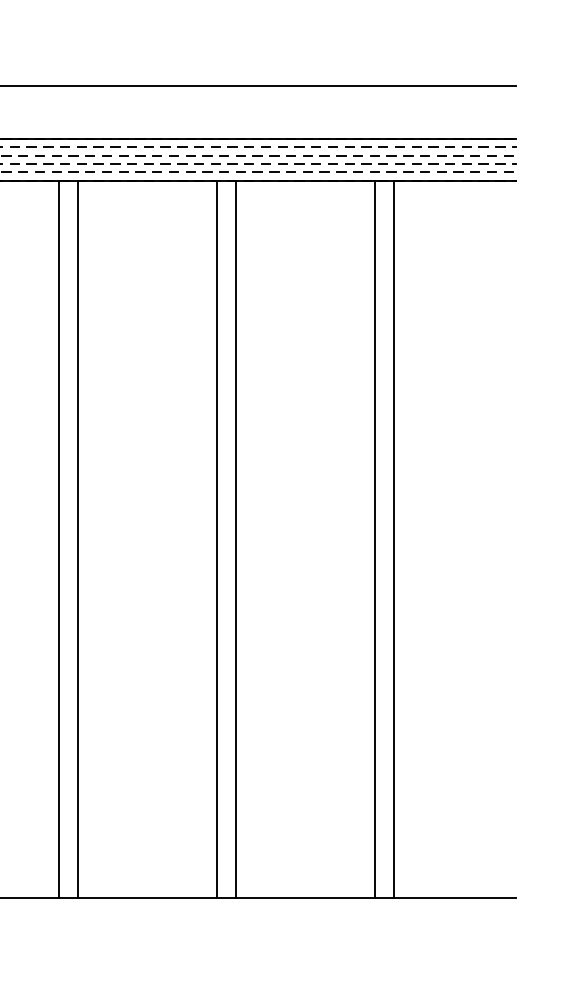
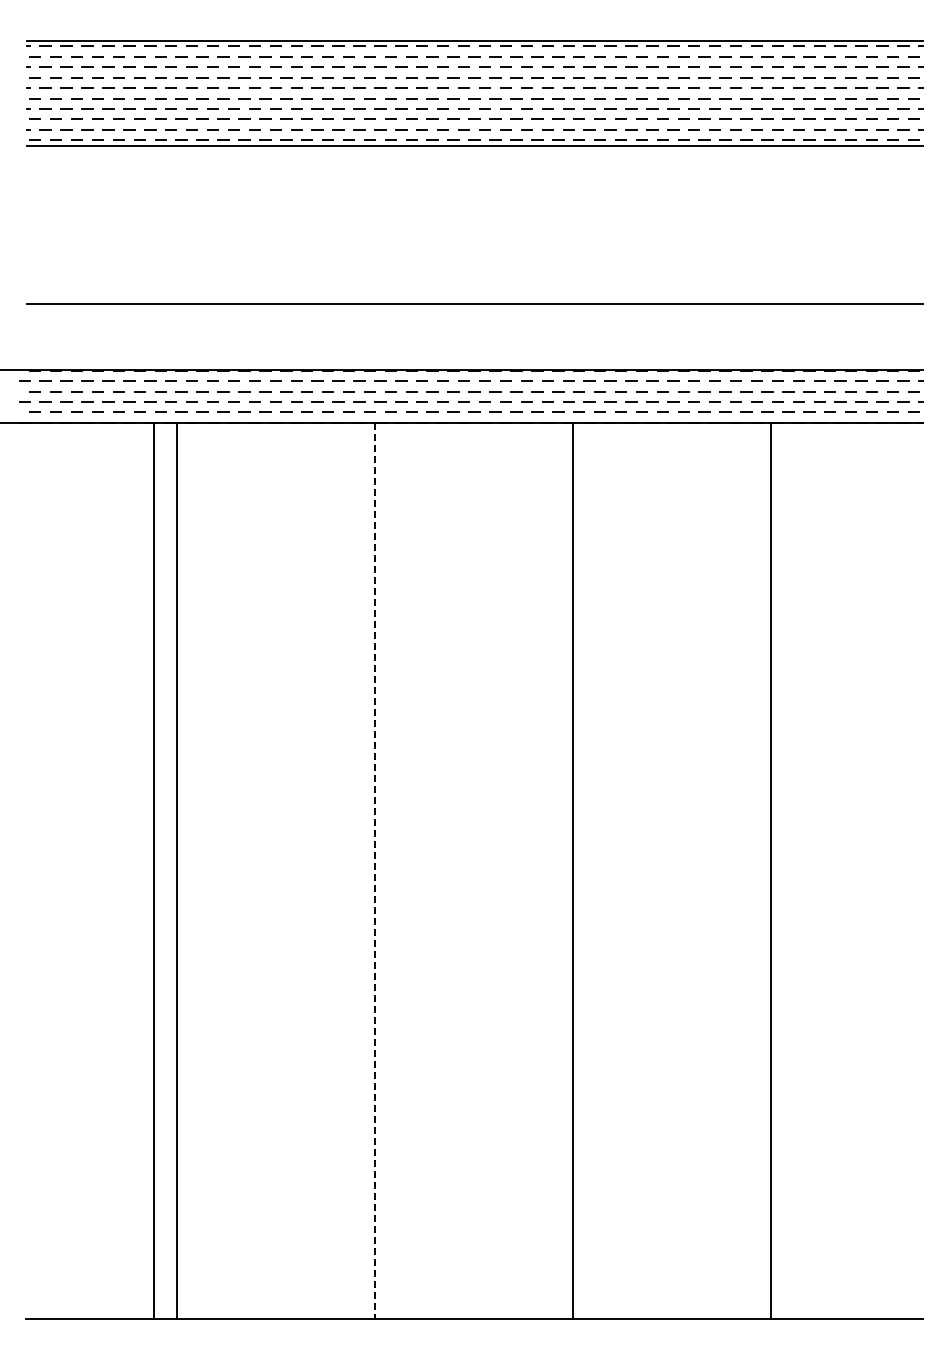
line: (58, 538) -> (351, 870), removed
line: (217, 538) -> (549, 870), removed
line: (374, 538) -> (746, 870), removed
line: (77, 539) -> (375, 871), solid -> dashed

